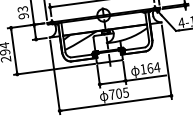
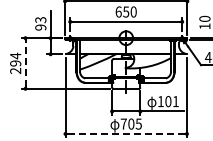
line: (14, 51) -> (25, 63), solid -> dashed
text: (154, 67) -> (172, 101), 164 -> 101
line: (115, 102) -> (126, 133), solid -> dashed

